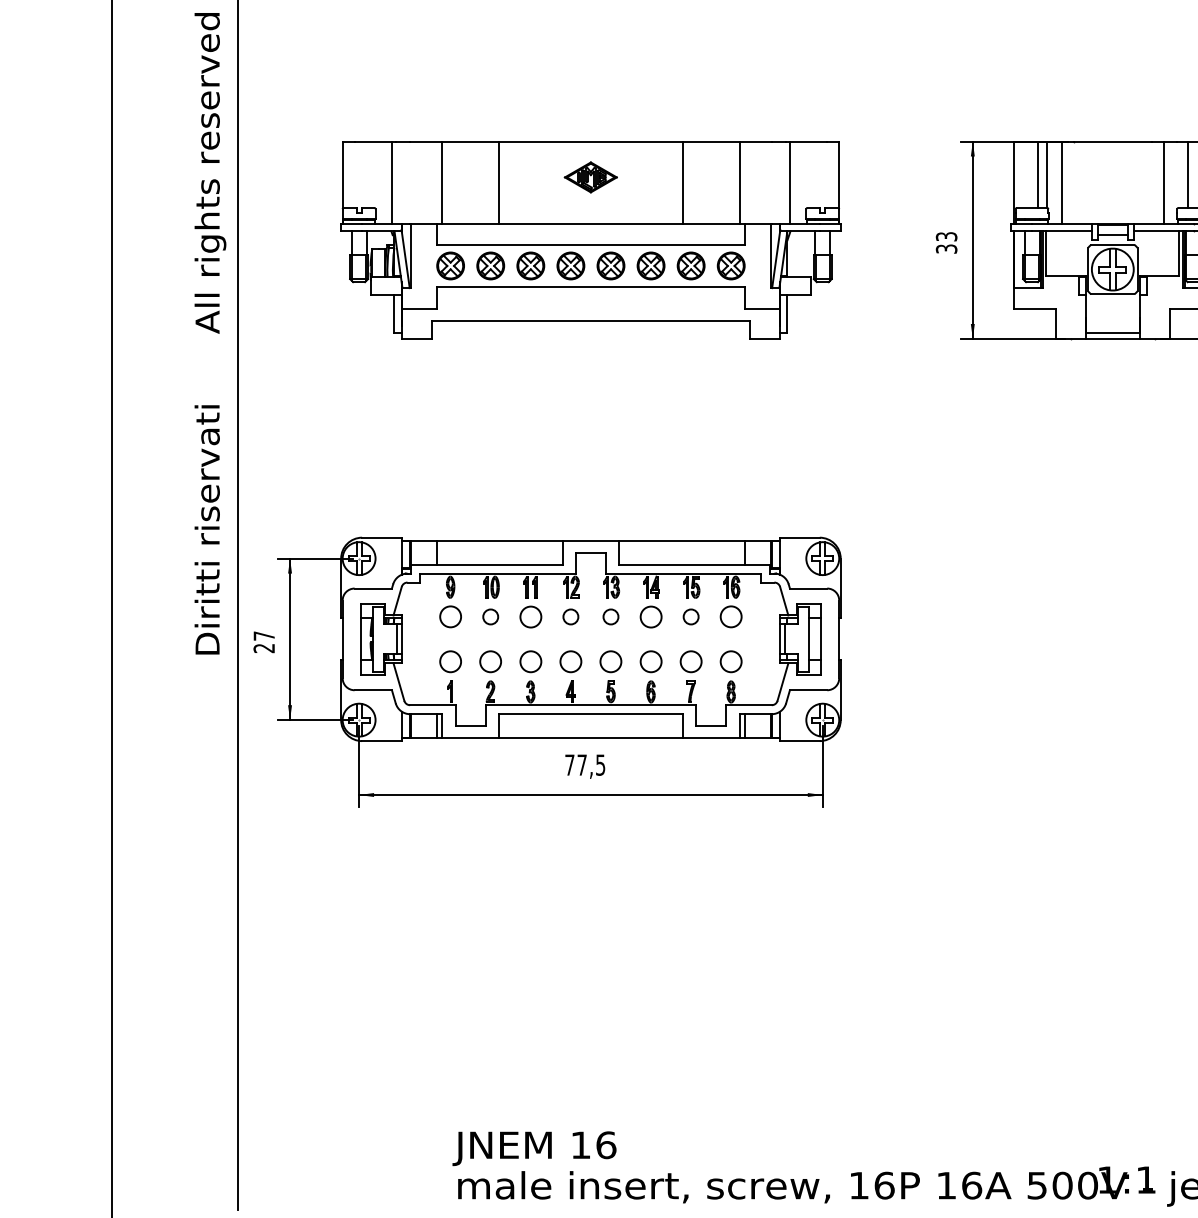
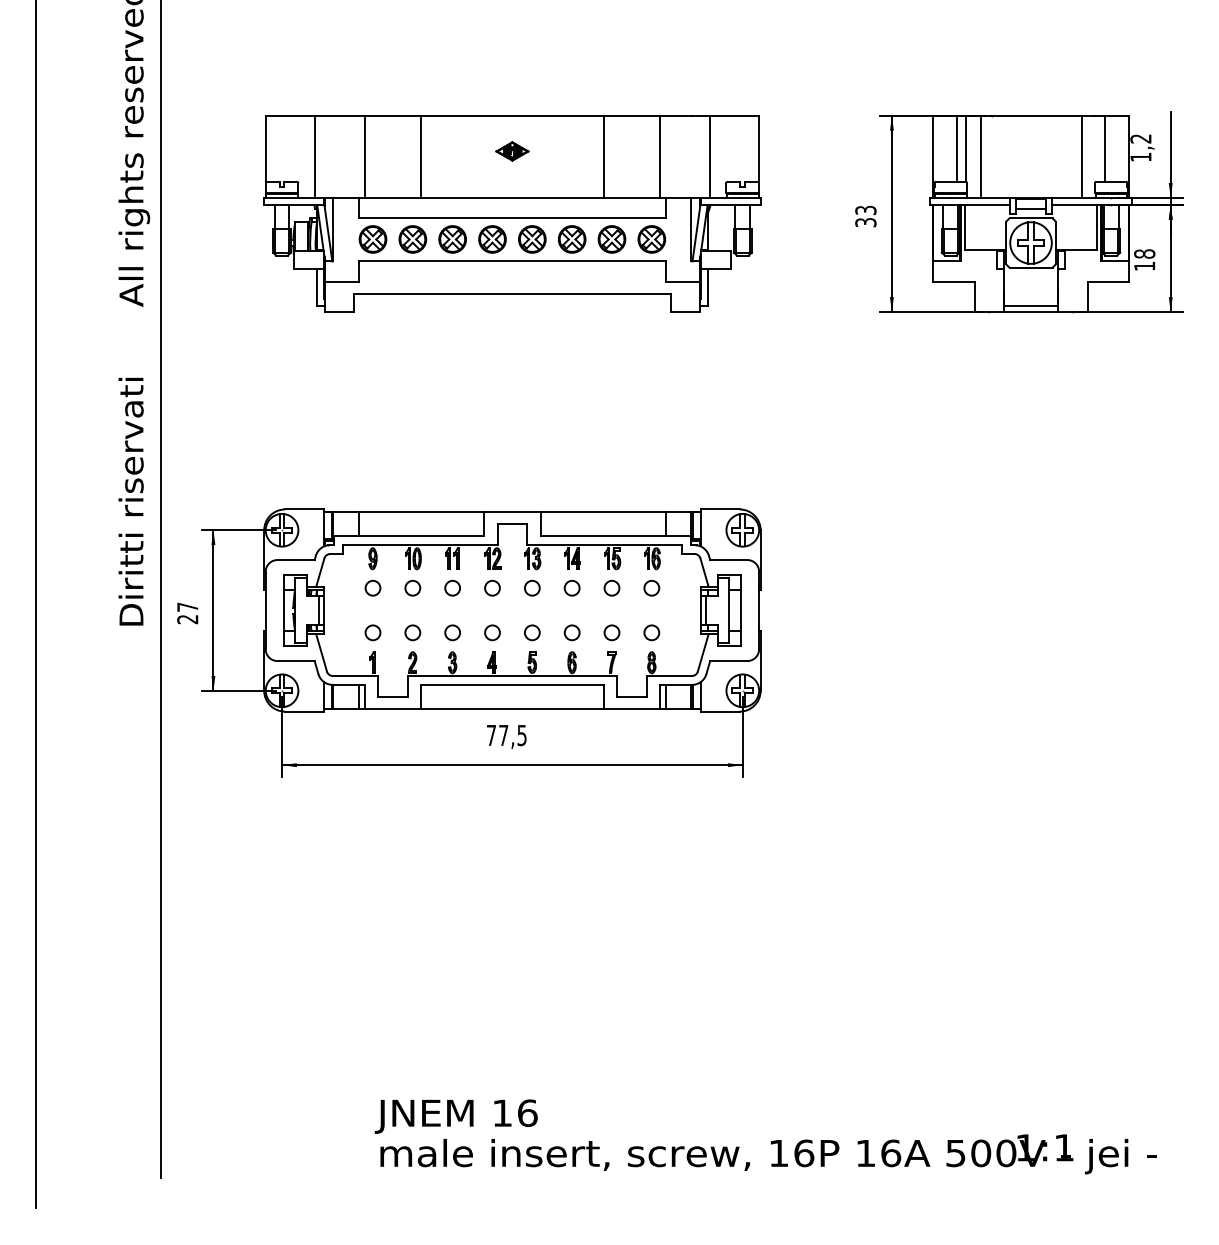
part: (591, 177) -> (512, 151), size x0.62
circle: (530, 616) -> (452, 587), size x0.71
circle: (650, 616) -> (571, 587), size x0.71
circle: (450, 617) -> (372, 588), size x0.71
circle: (730, 617) -> (651, 588), size x0.71
circle: (450, 661) -> (372, 632), size x0.71
circle: (490, 661) -> (412, 632), size x0.71
circle: (530, 661) -> (452, 632), size x0.71
circle: (570, 661) -> (492, 632), size x0.71
circle: (611, 661) -> (532, 632), size x0.71
circle: (650, 661) -> (571, 632), size x0.71
circle: (690, 661) -> (611, 632), size x0.71
circle: (730, 661) -> (651, 632), size x0.71

